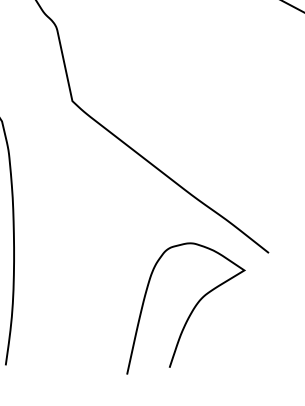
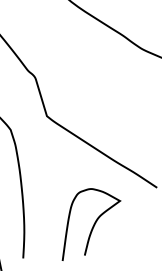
curve: (190, 310) -> (93, 224), moved

